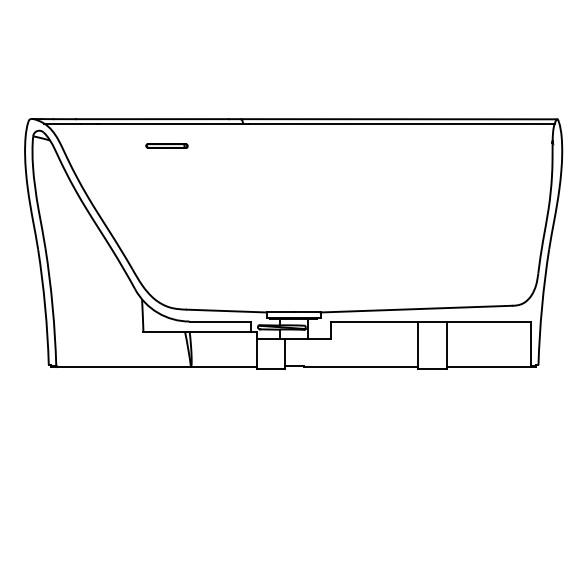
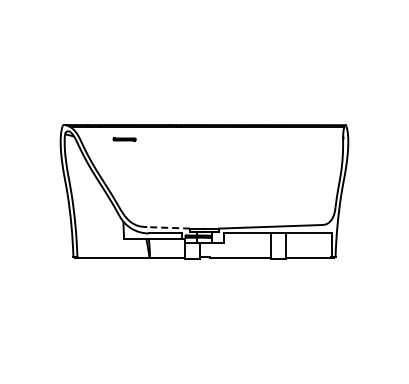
line: (166, 146) -> (124, 139), moved
line: (226, 310) -> (168, 227), solid -> dashed

